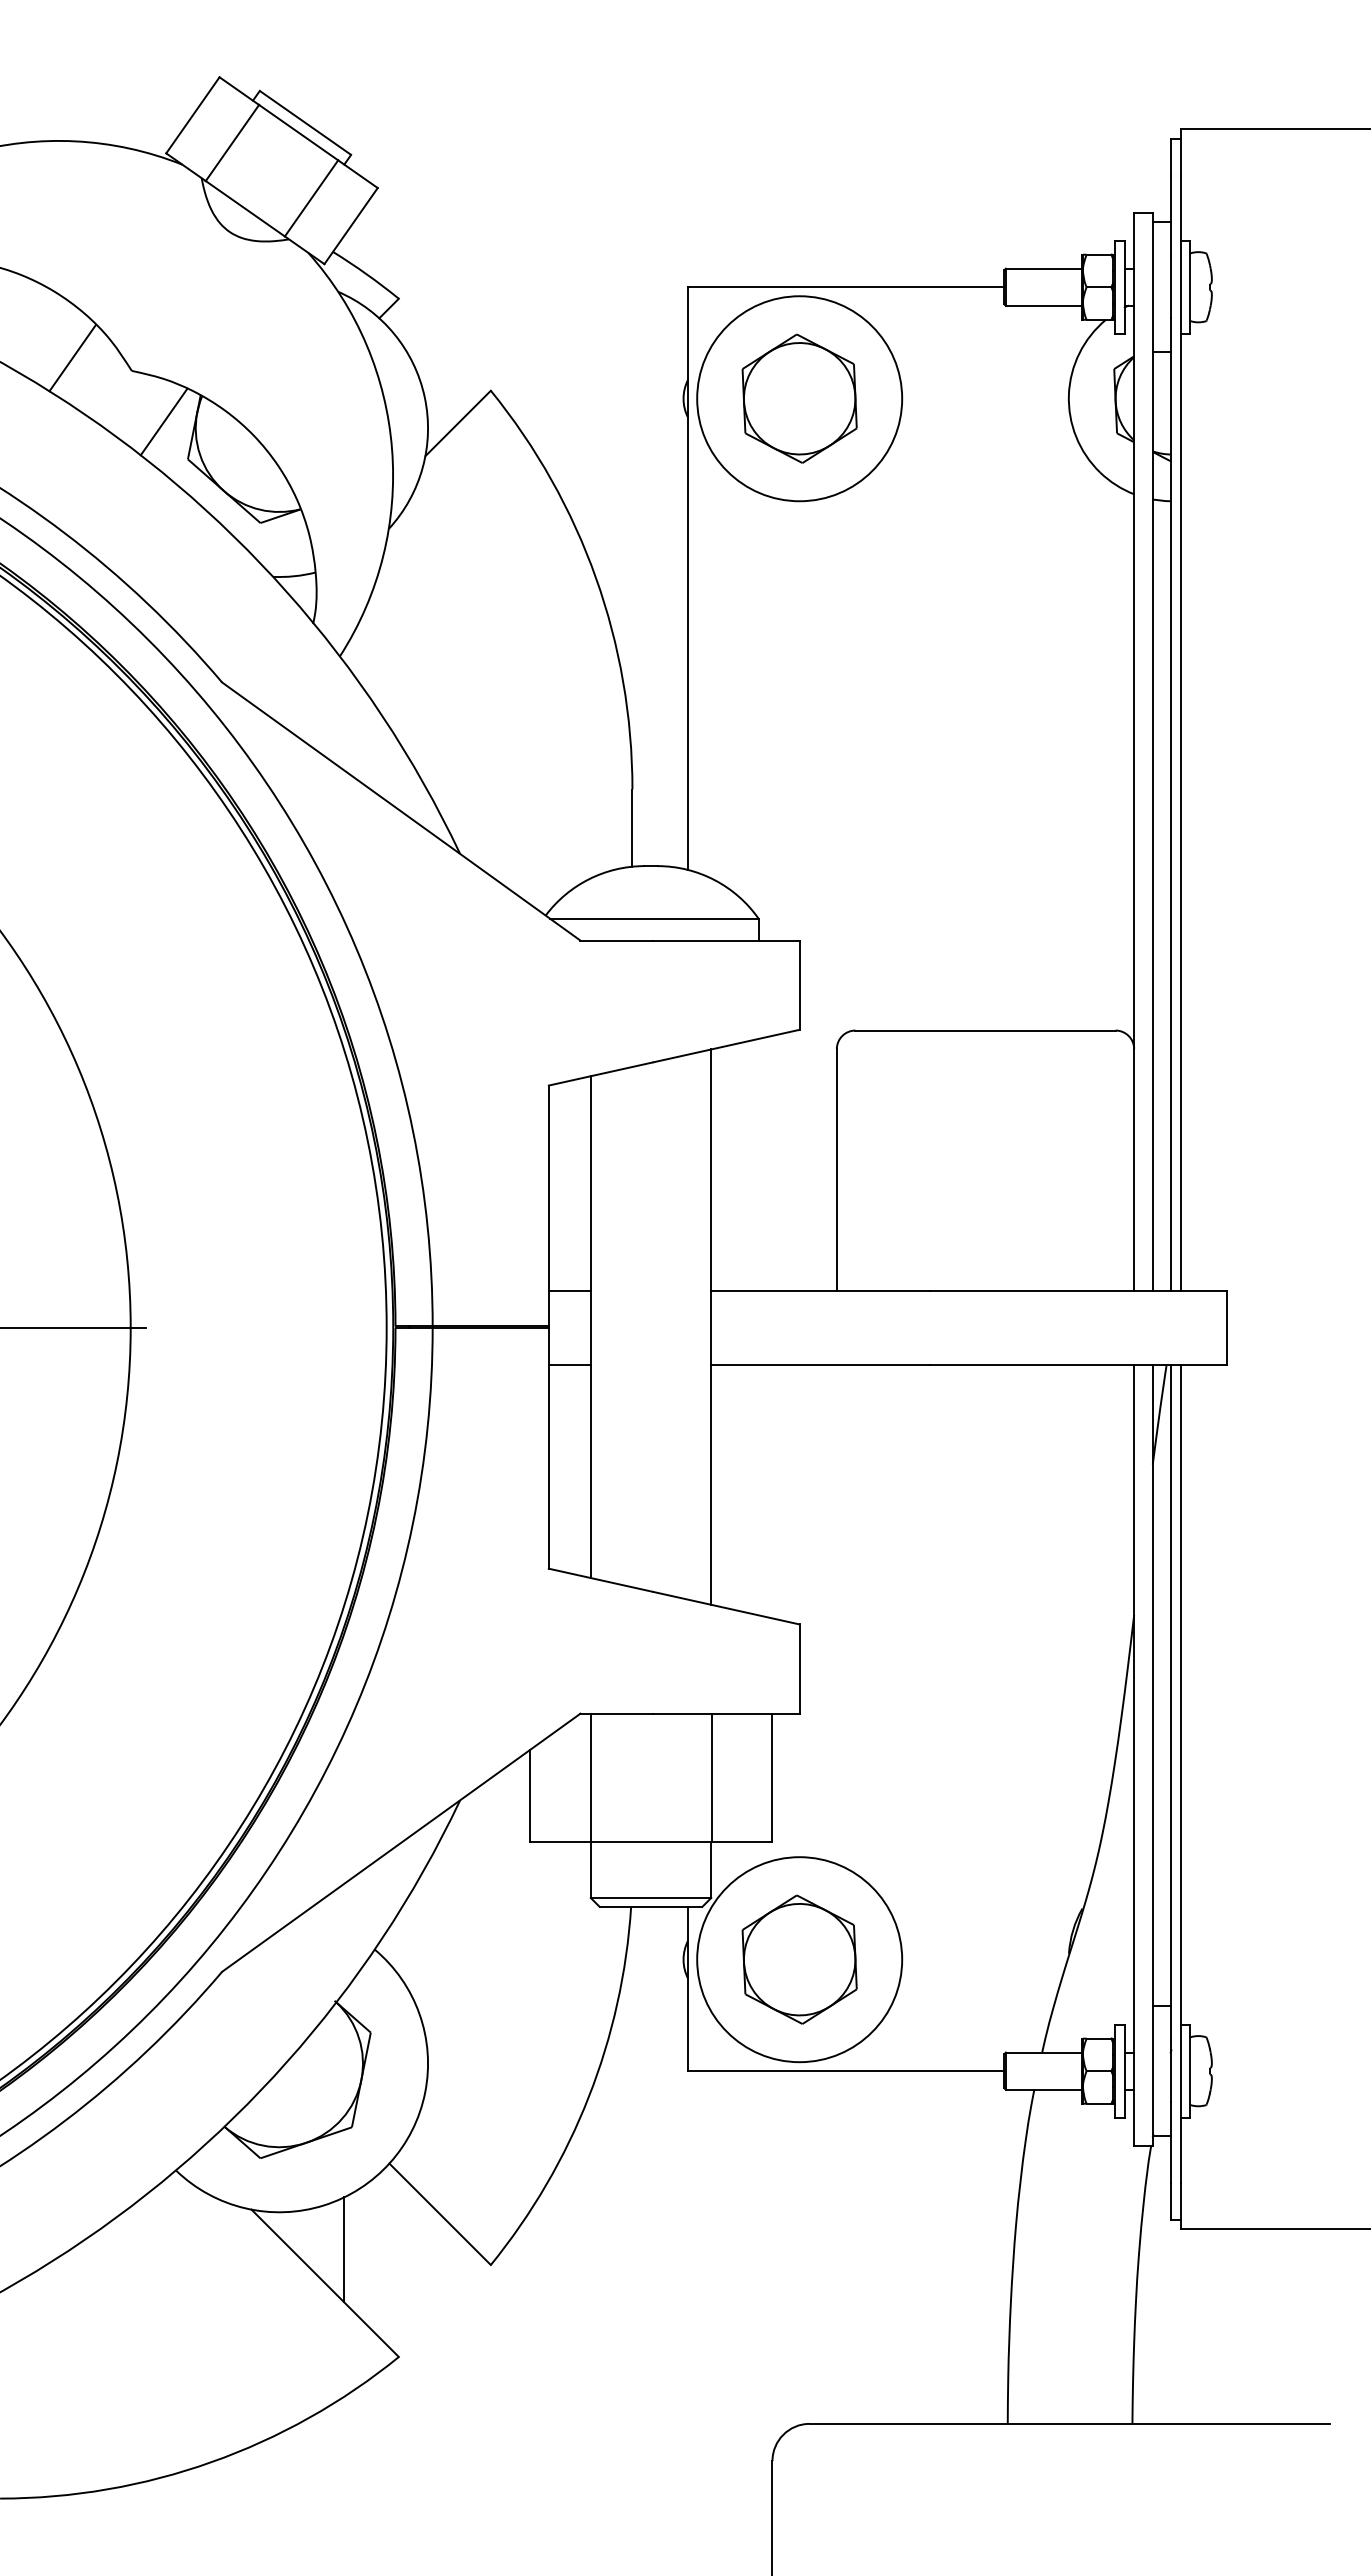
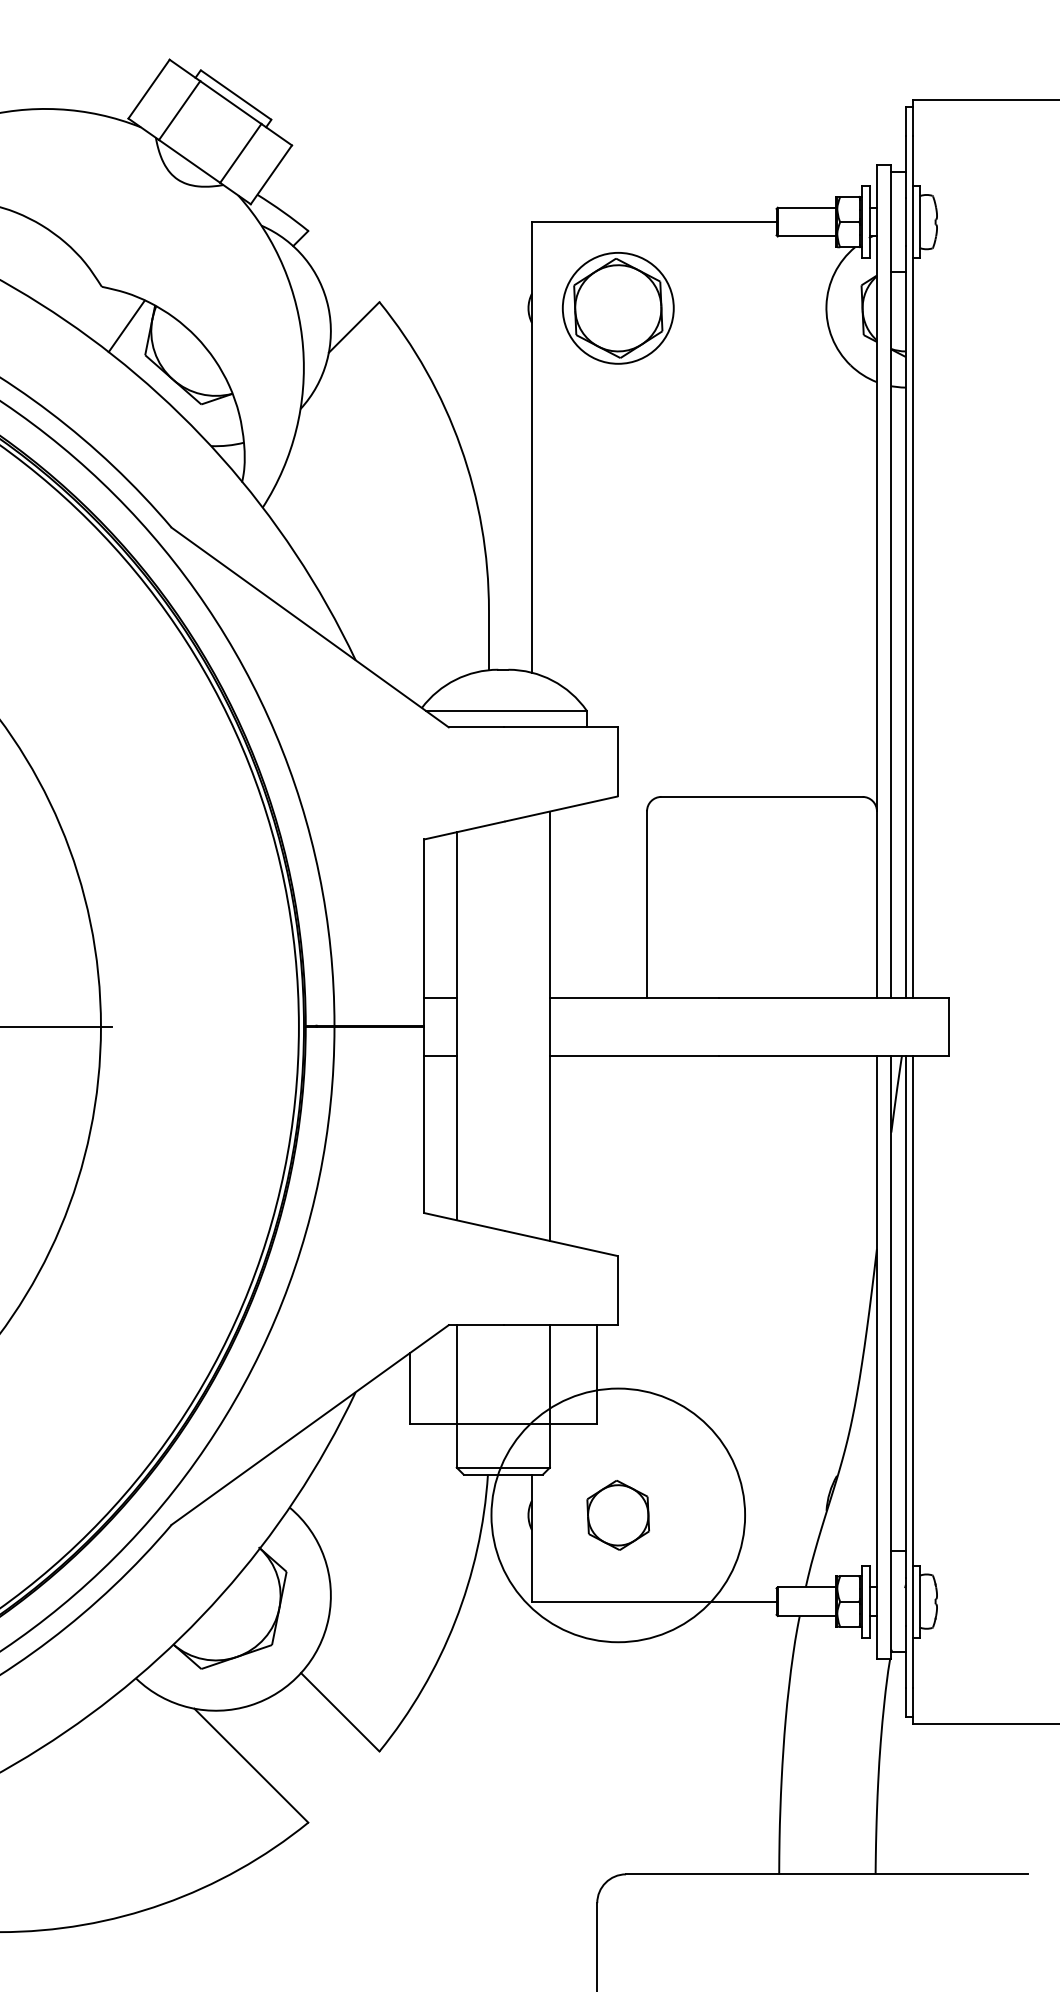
line: (72, 358) -> (55, 277), removed
circle: (799, 398) -> (618, 308), size x0.7
circle: (799, 1959) -> (618, 1515), size x1.6
part: (799, 1959) -> (618, 1515), size x0.7
line: (344, 2249) -> (266, 1739), removed

